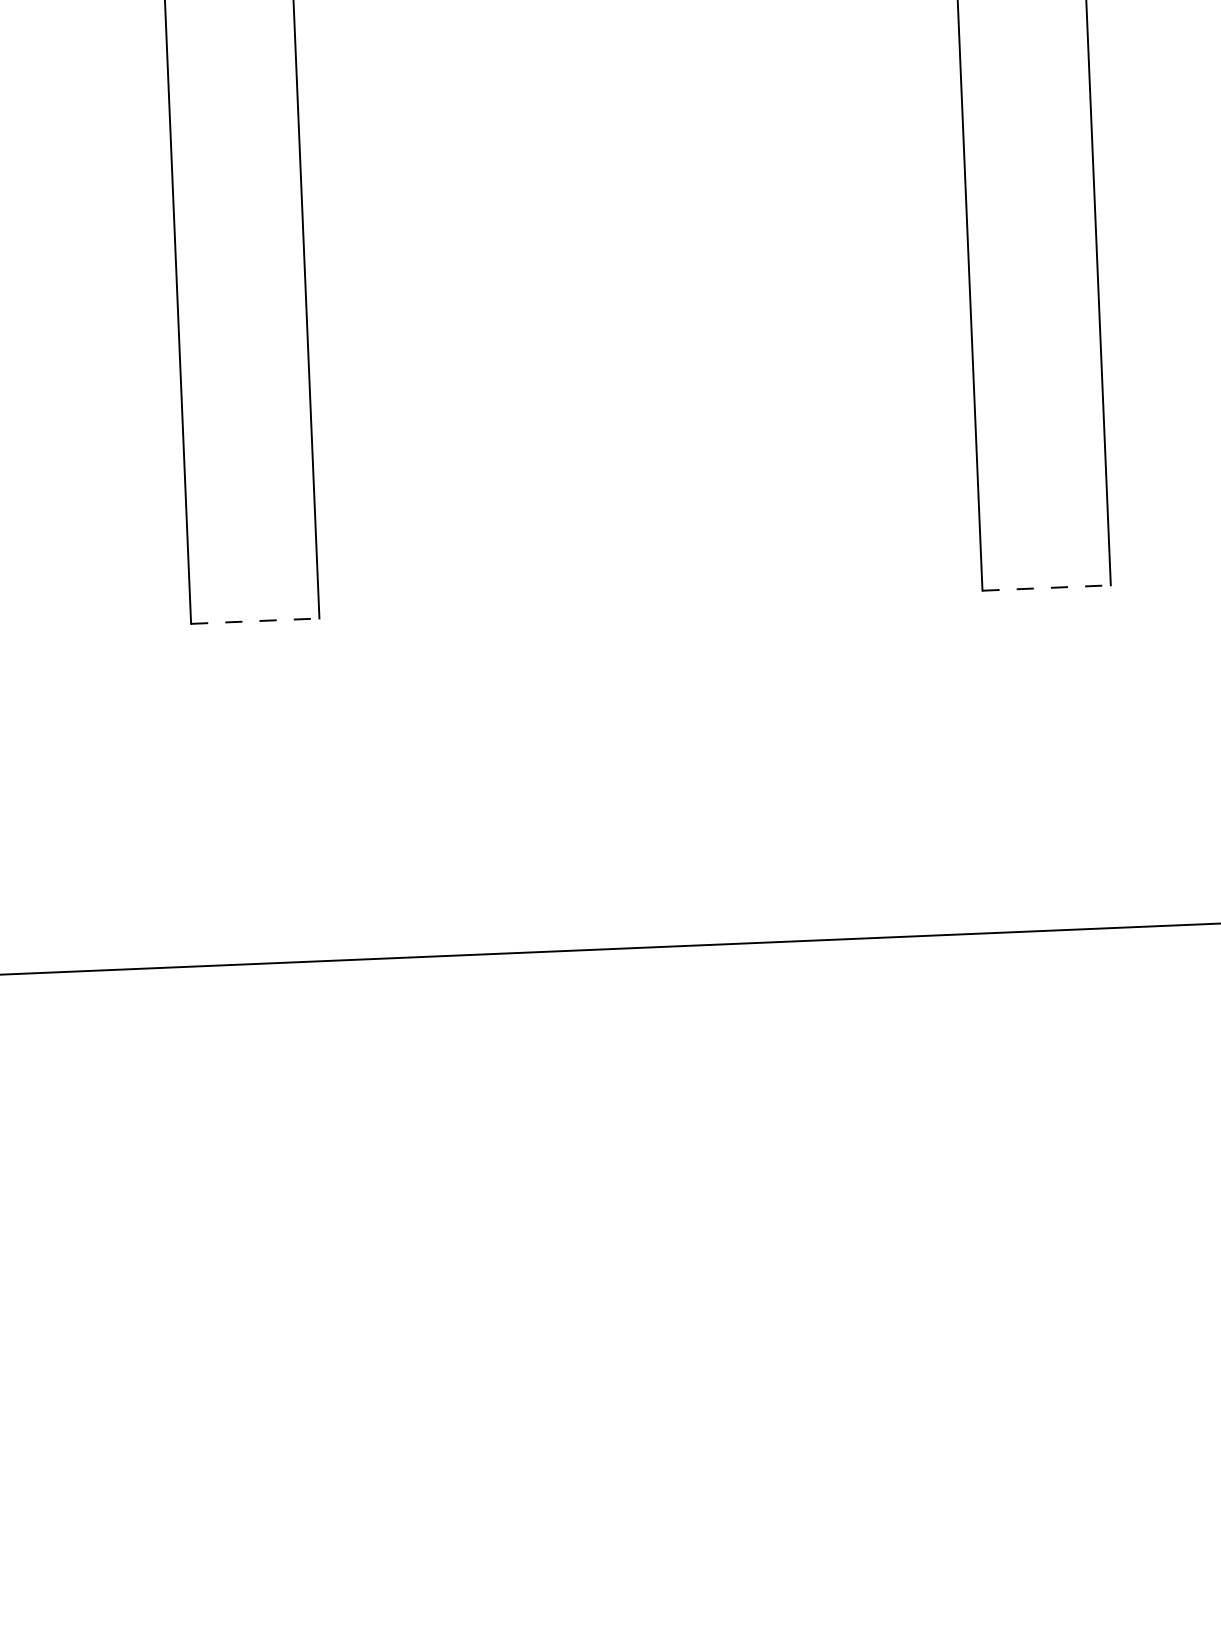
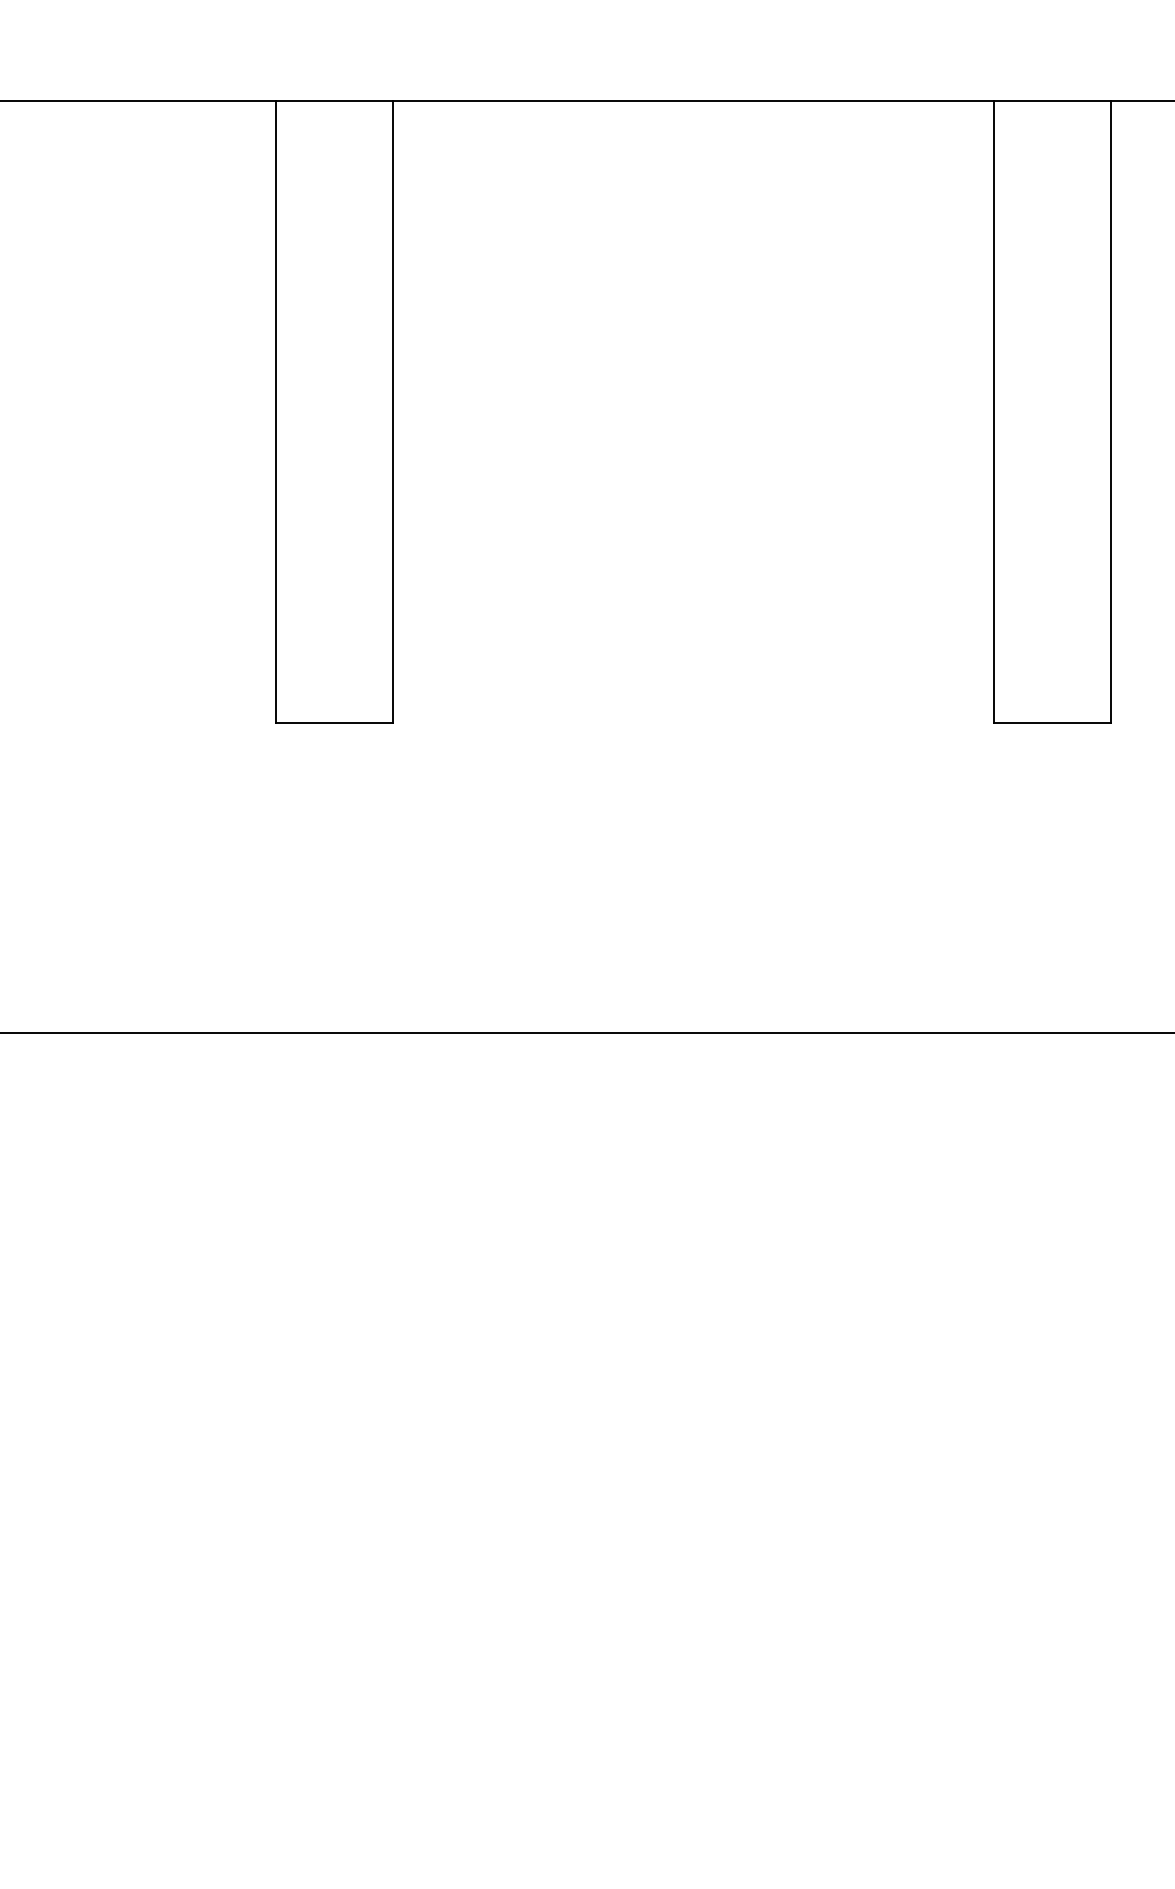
line: (1047, 587) -> (1053, 722), dashed -> solid
line: (255, 620) -> (334, 722), dashed -> solid

